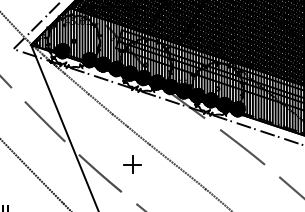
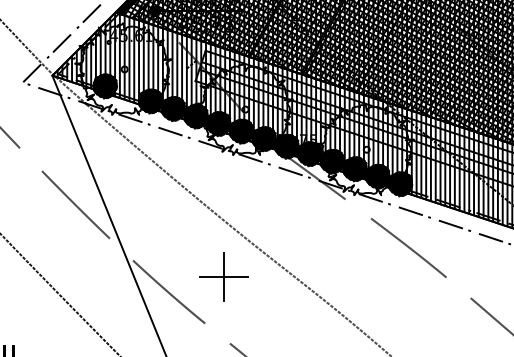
part: (132, 164) -> (223, 277), size x1.67

